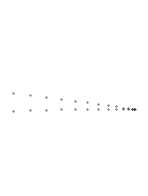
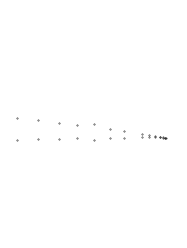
part: (75, 105) -> (95, 133), size x1.6
part: (121, 107) -> (153, 136), size x0.7

